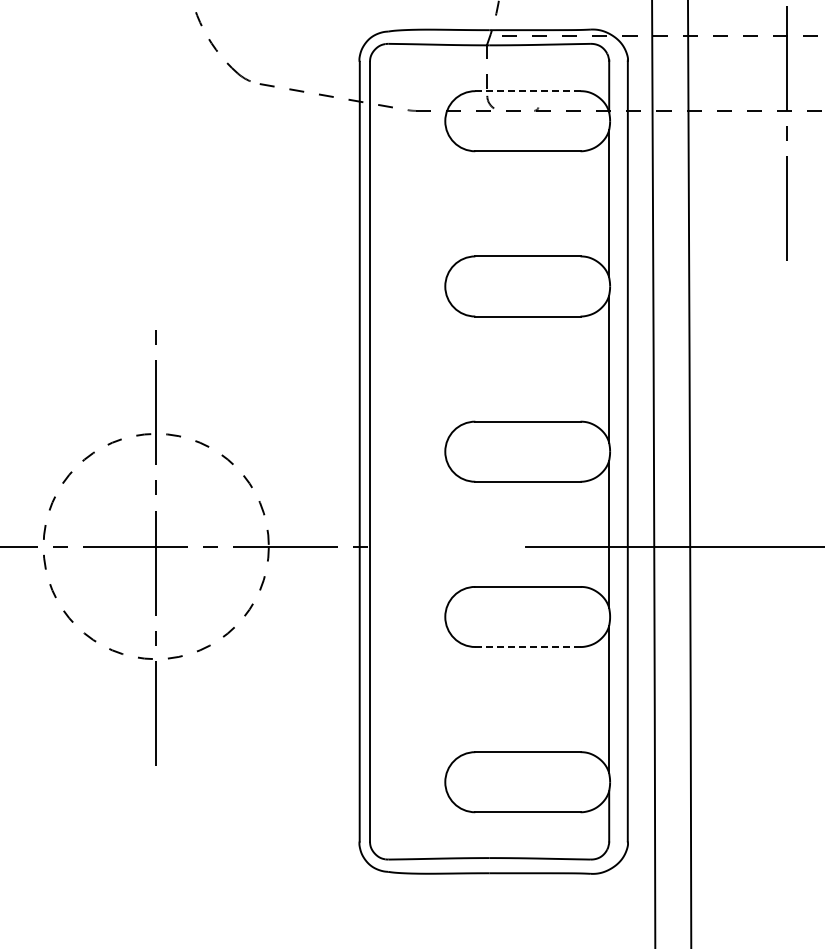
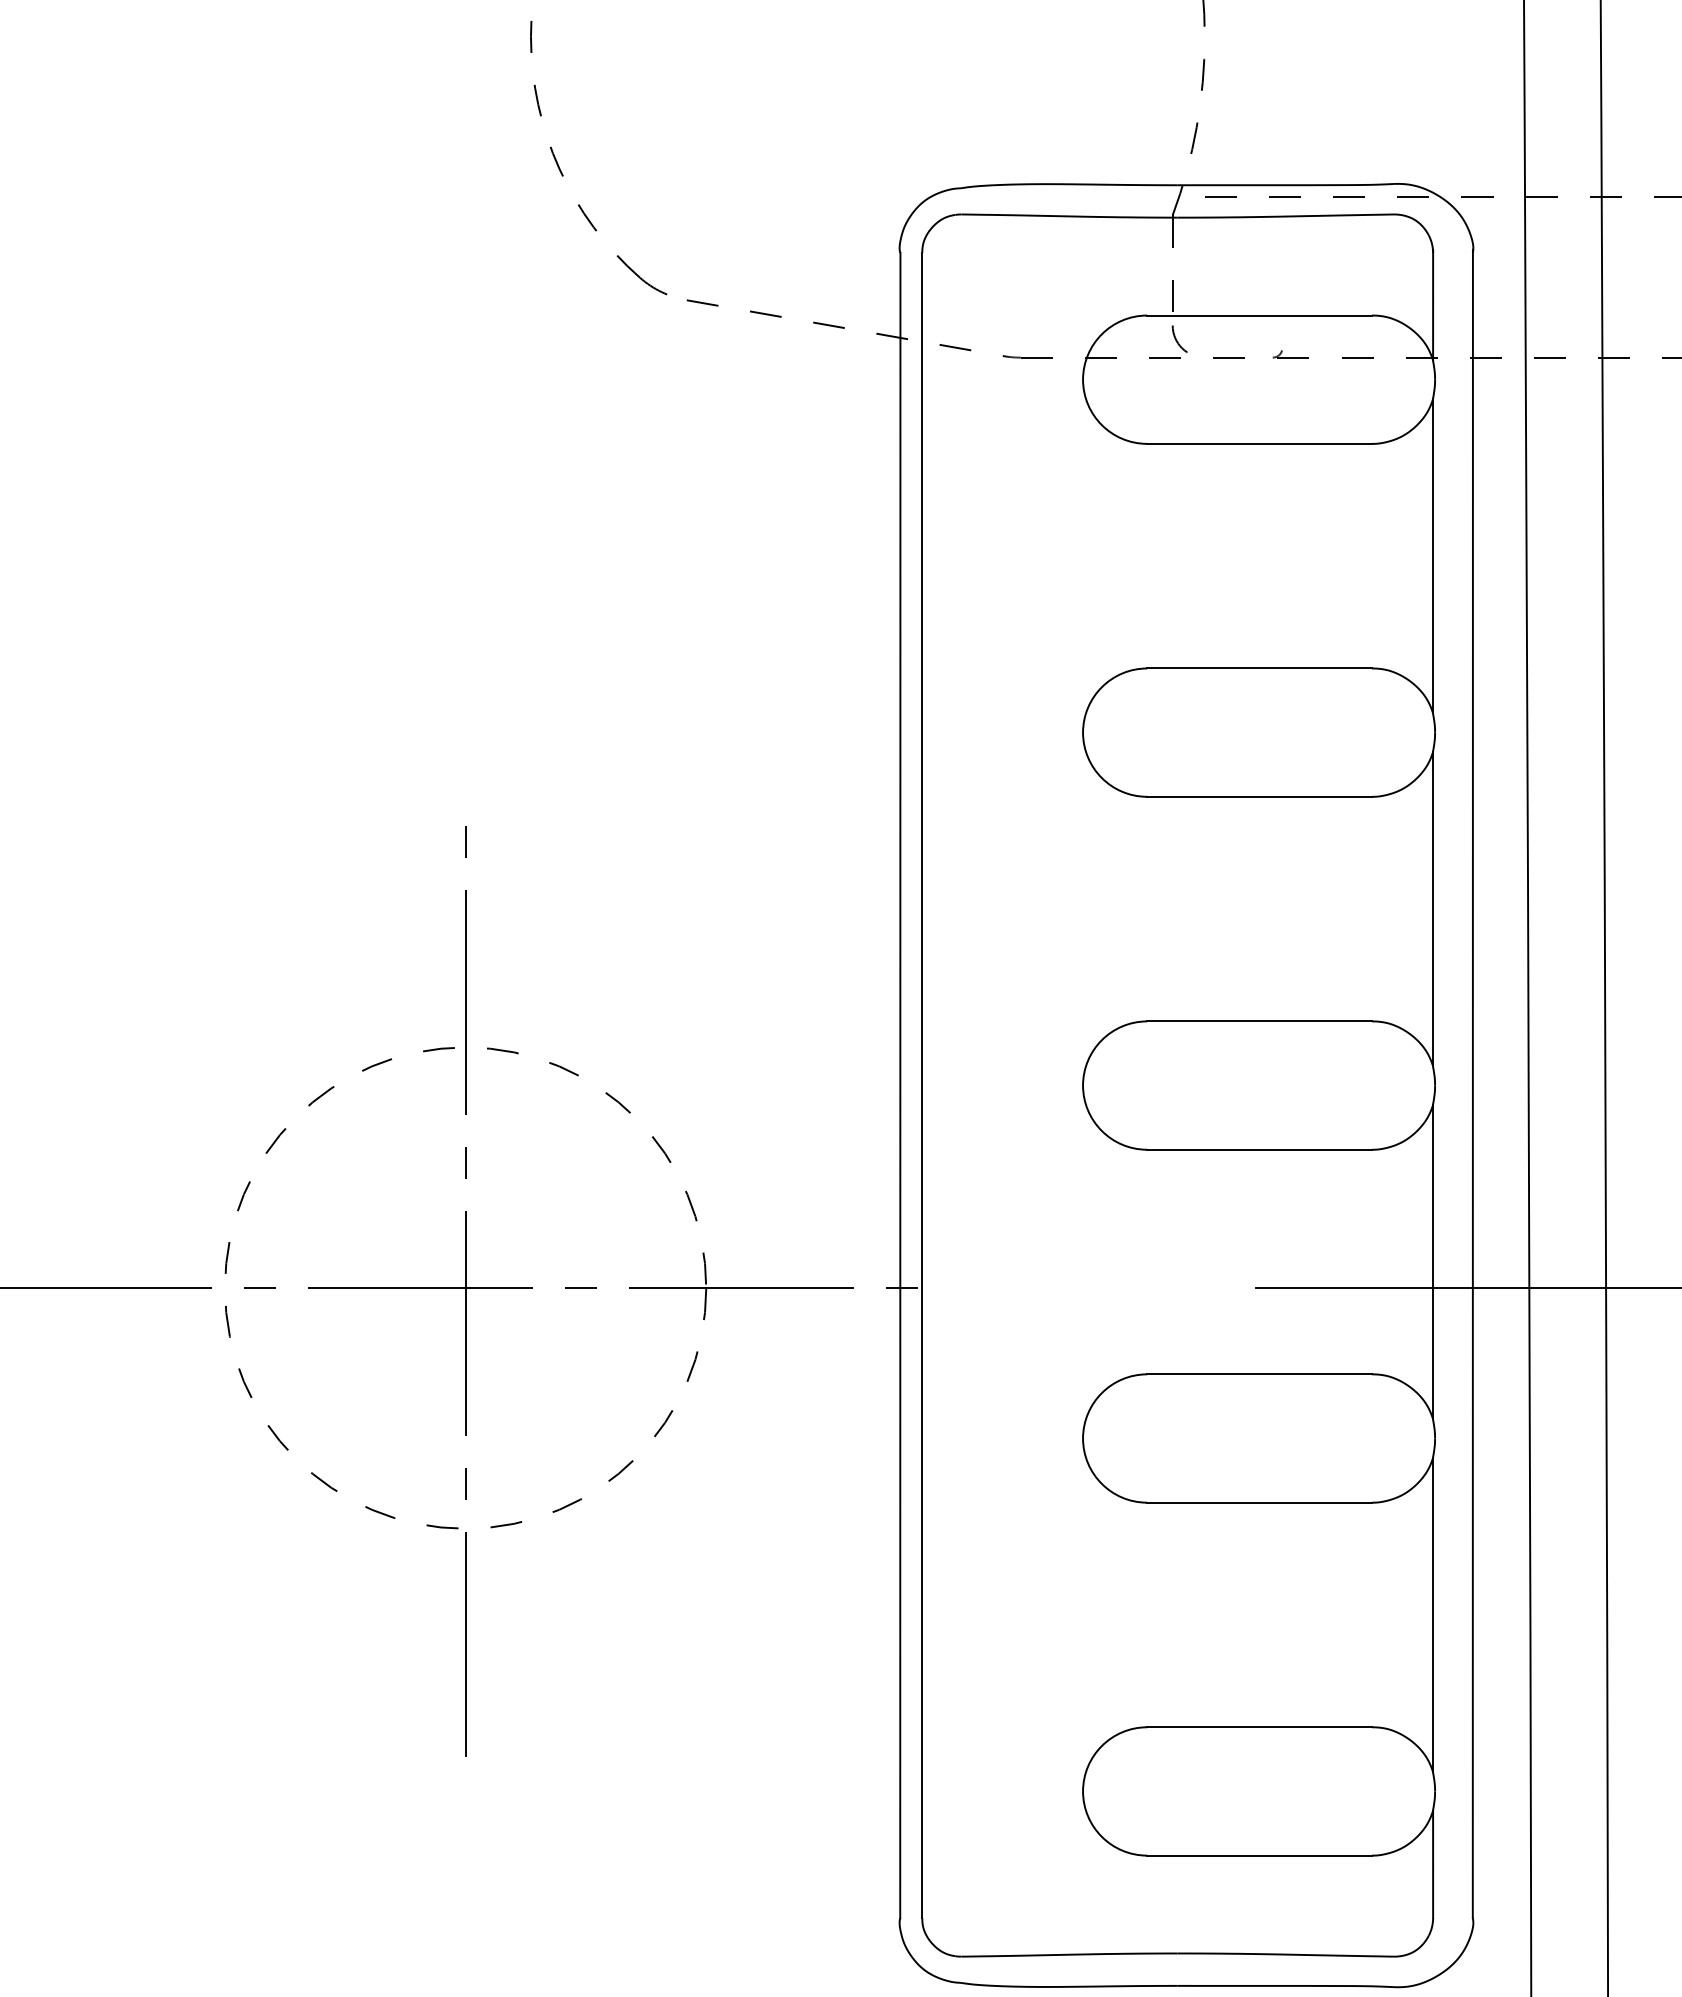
line: (527, 91) -> (1258, 316), dashed -> solid
line: (527, 647) -> (1258, 1503), dashed -> solid

